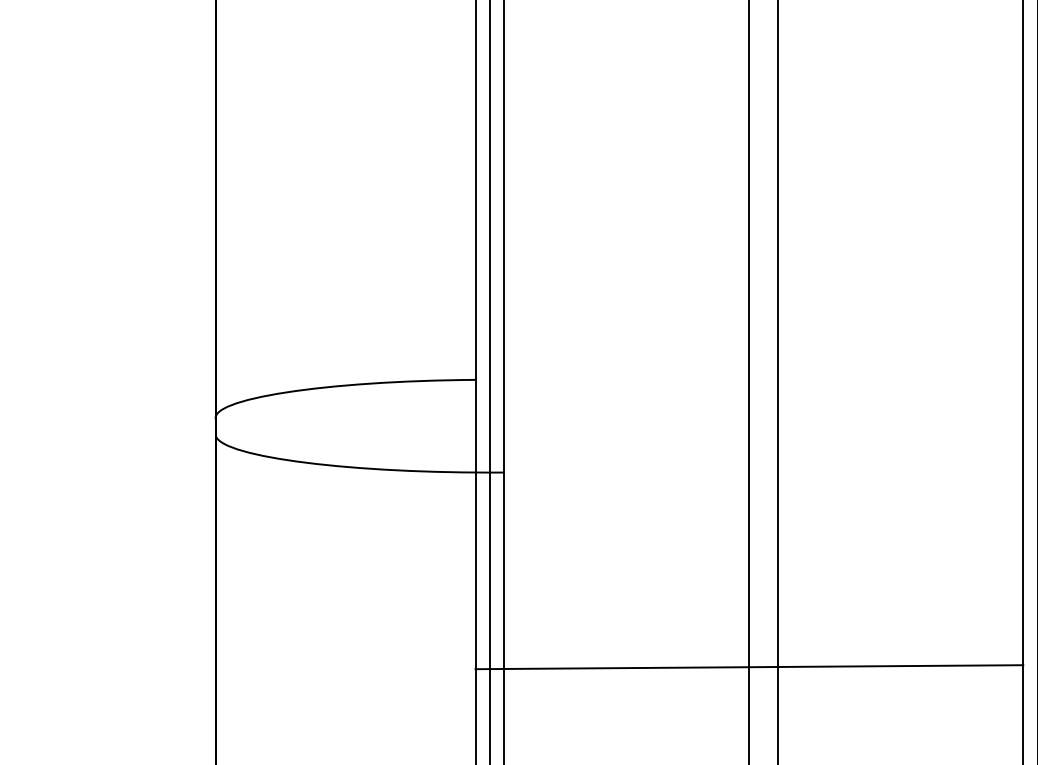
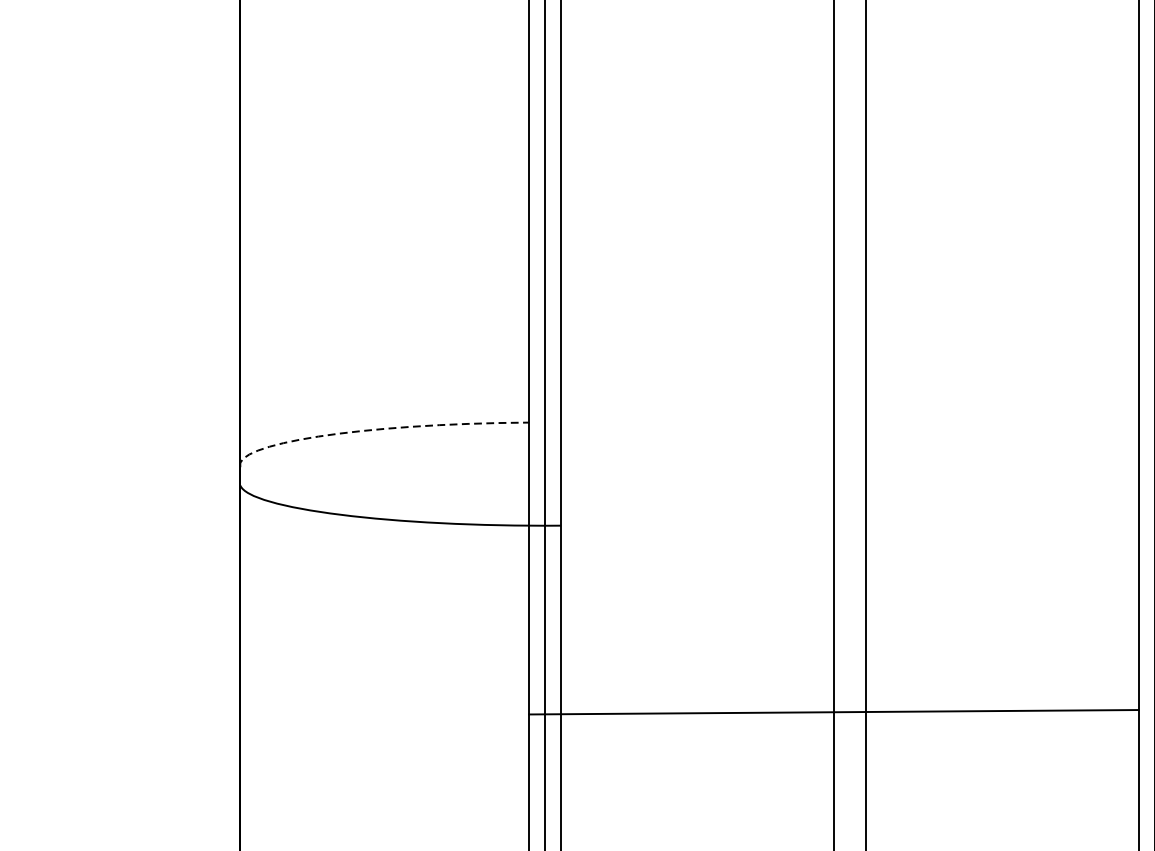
arc: (330, 386) -> (367, 429), solid -> dashed
line: (749, 667) -> (833, 712), moved

